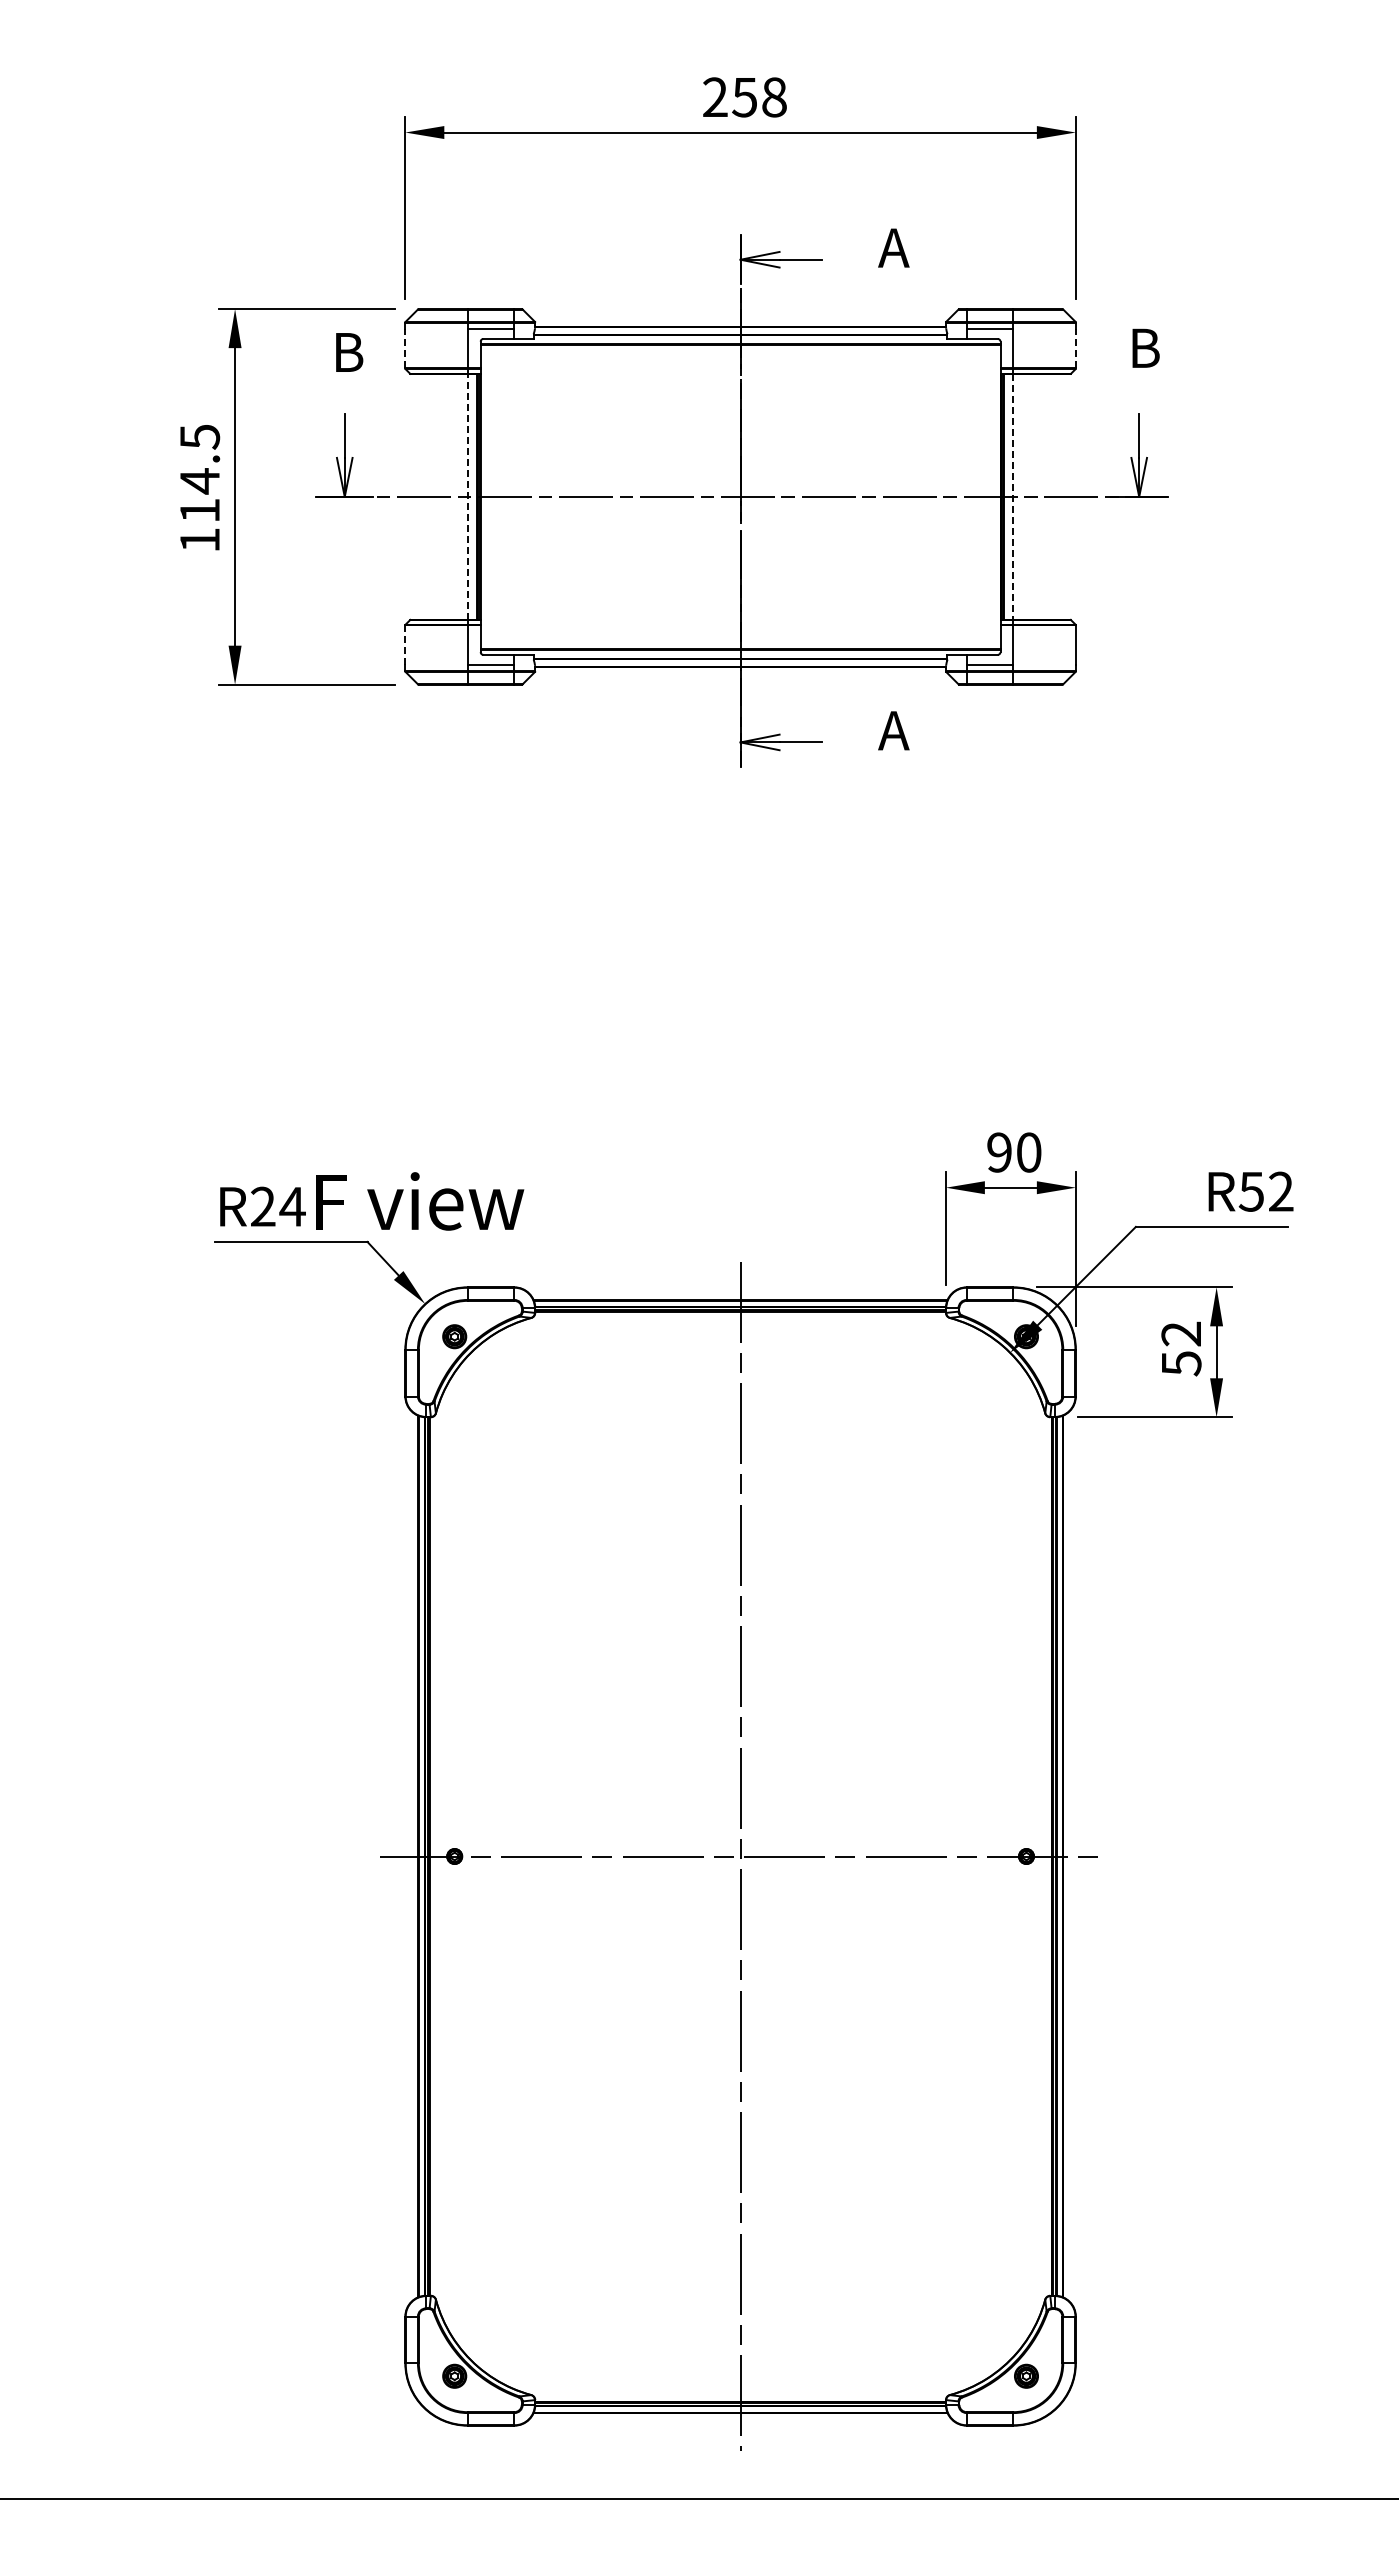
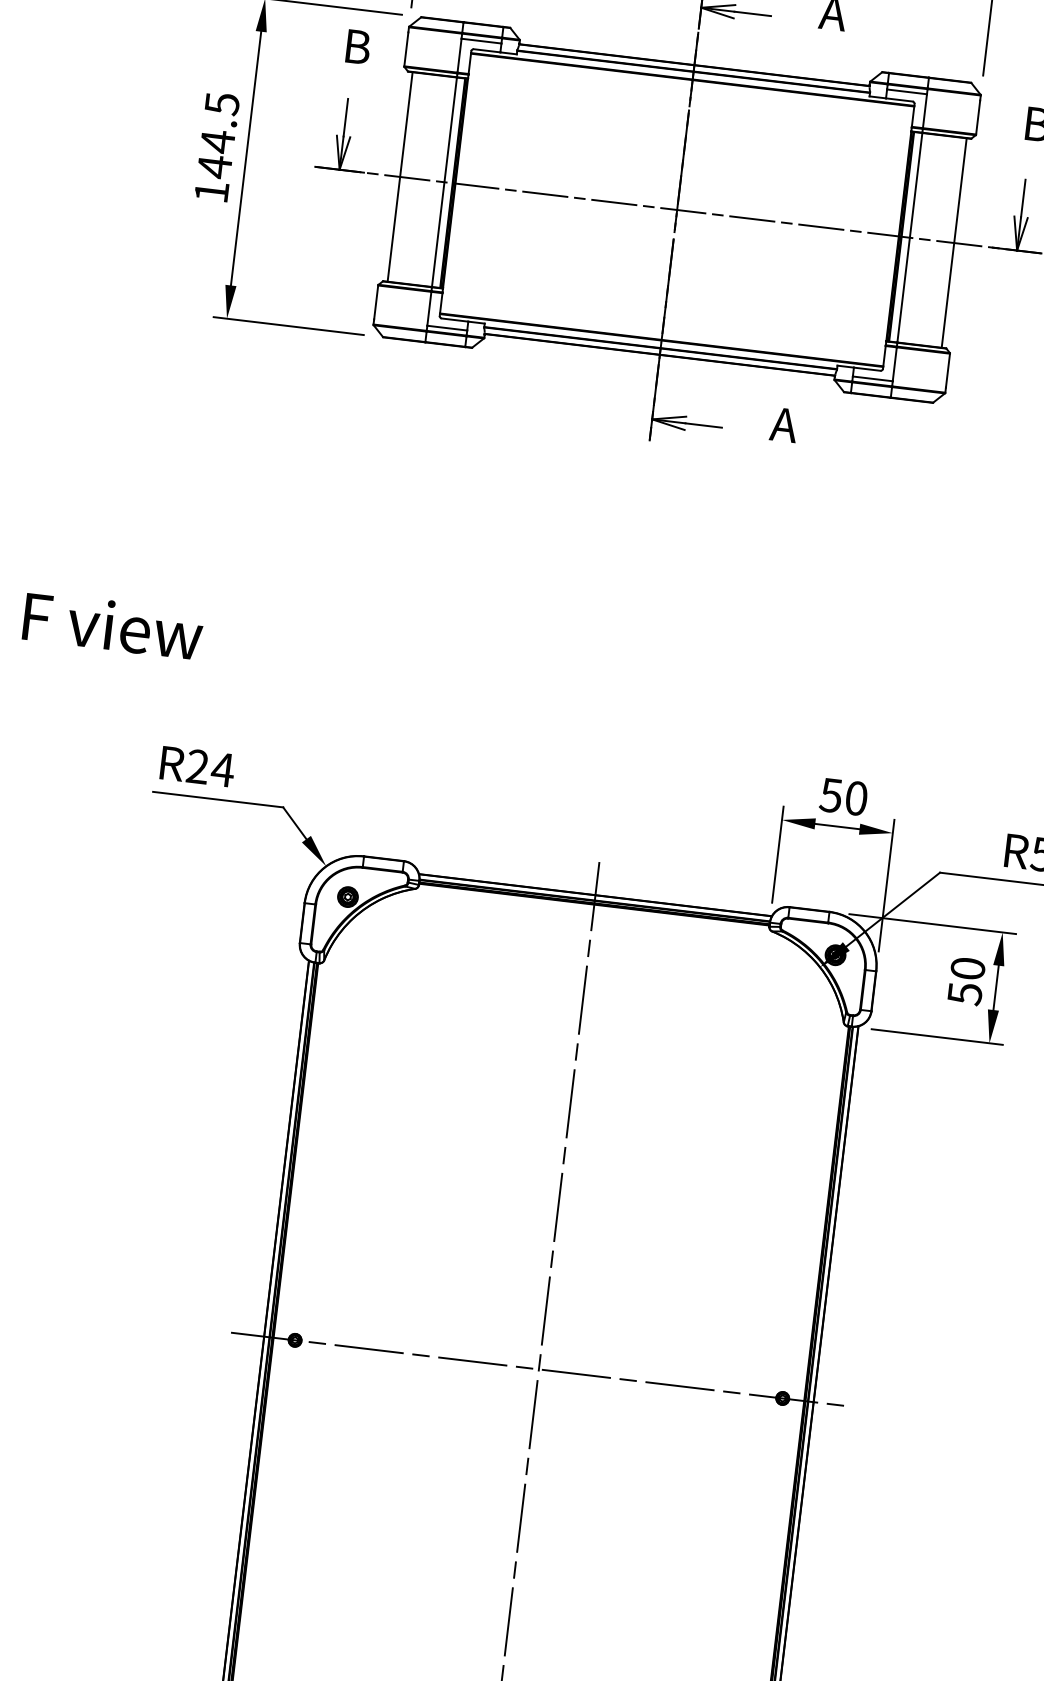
line: (405, 348) -> (406, 49), dashed -> solid
line: (1075, 348) -> (977, 117), dashed -> solid
line: (415, 496) -> (399, 176), added
line: (467, 496) -> (444, 181), dashed -> solid
line: (1013, 496) -> (909, 237), dashed -> solid
line: (1065, 496) -> (954, 242), added
text: (199, 510) -> (214, 166), 114.5 -> 144.5
line: (405, 645) -> (376, 302), dashed -> solid
text: (998, 1152) -> (830, 795), 90 -> 50
text: (420, 1201) -> (113, 625), moved
text: (1181, 1333) -> (968, 968), 52 -> 50

